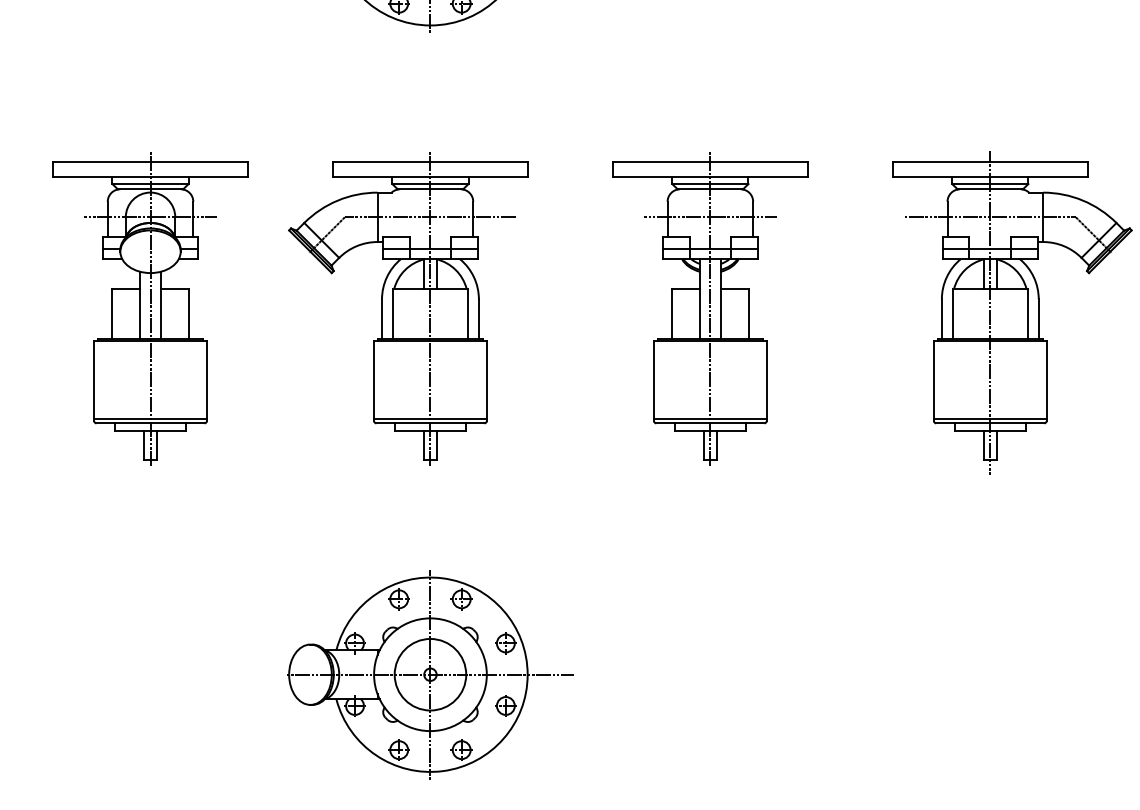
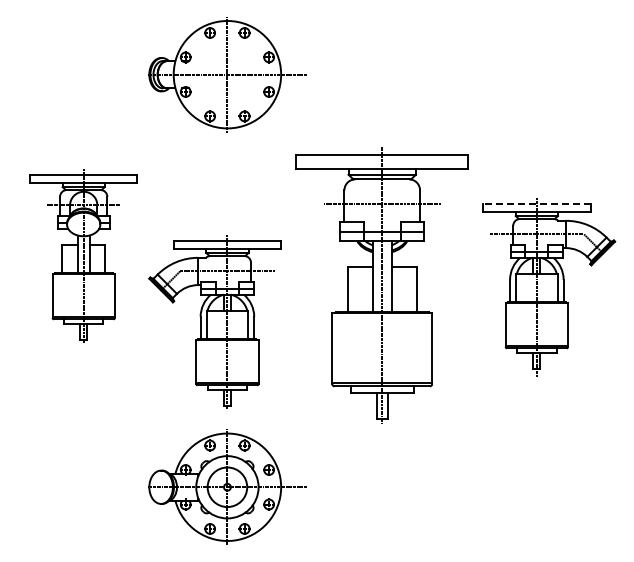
line: (989, 161) -> (536, 203), solid -> dashed
part: (150, 307) -> (83, 255), moved
part: (407, 307) -> (214, 321), moved
part: (709, 307) -> (381, 284), size x1.6

